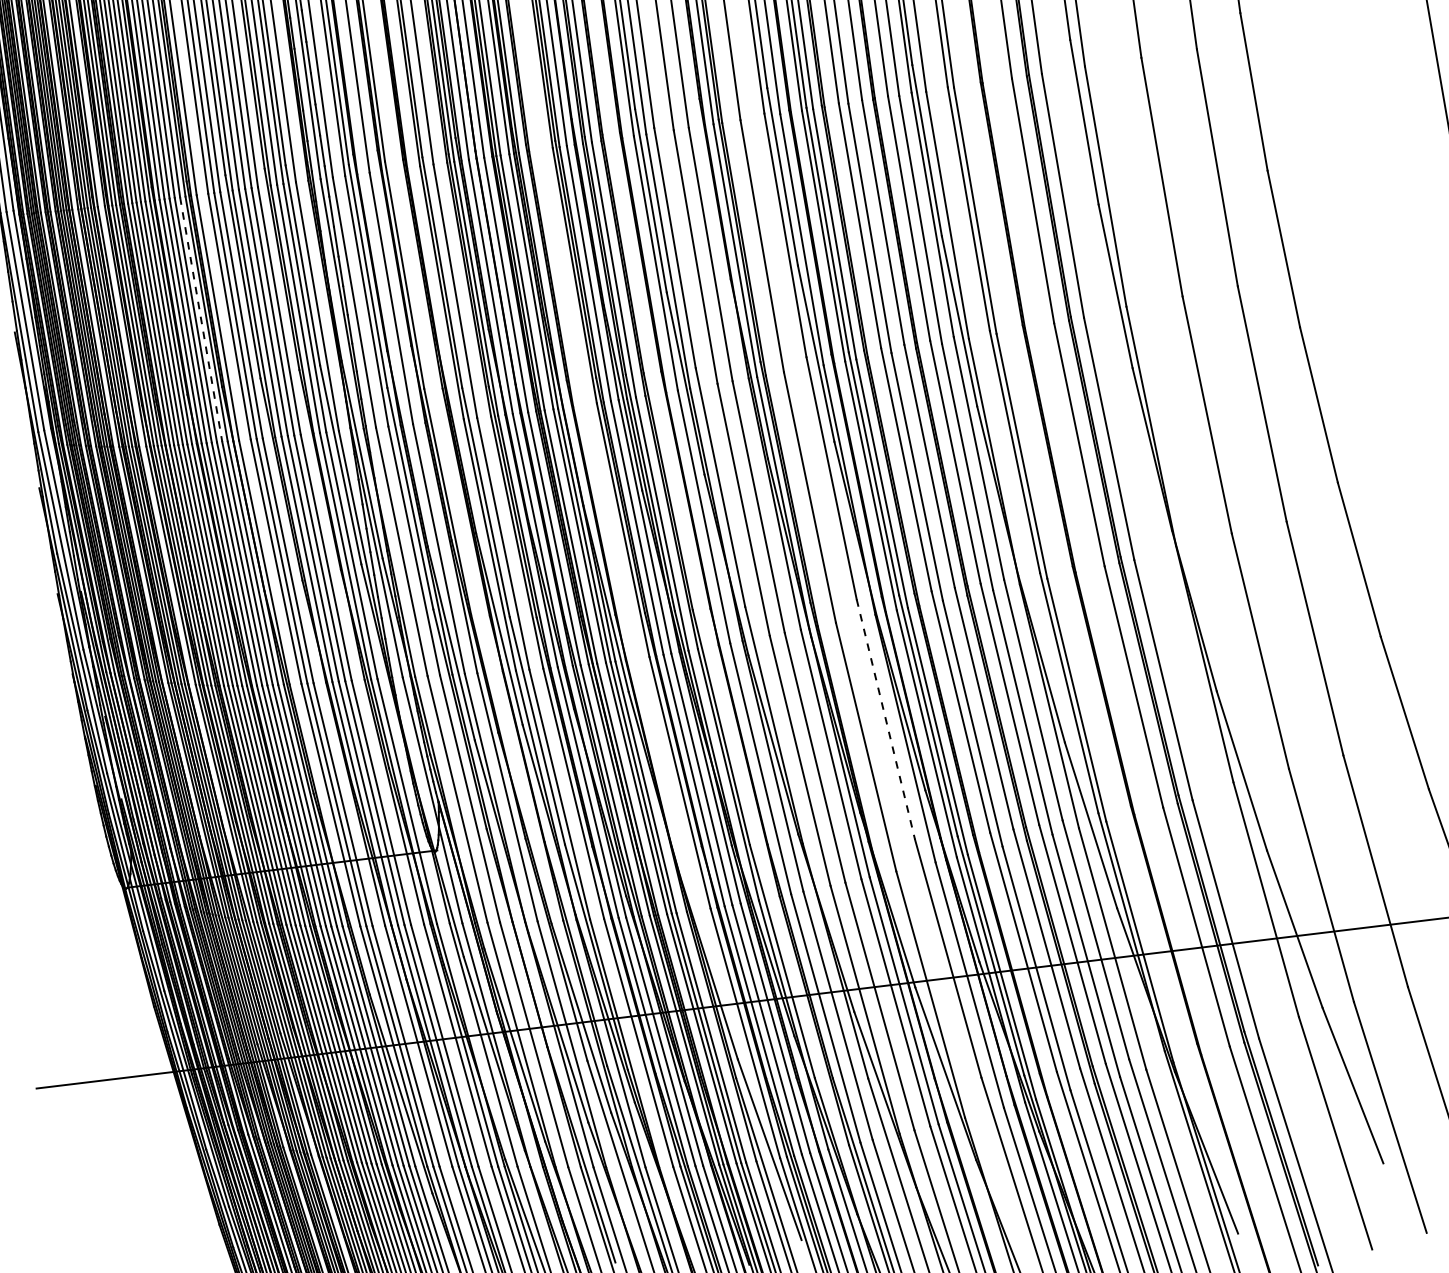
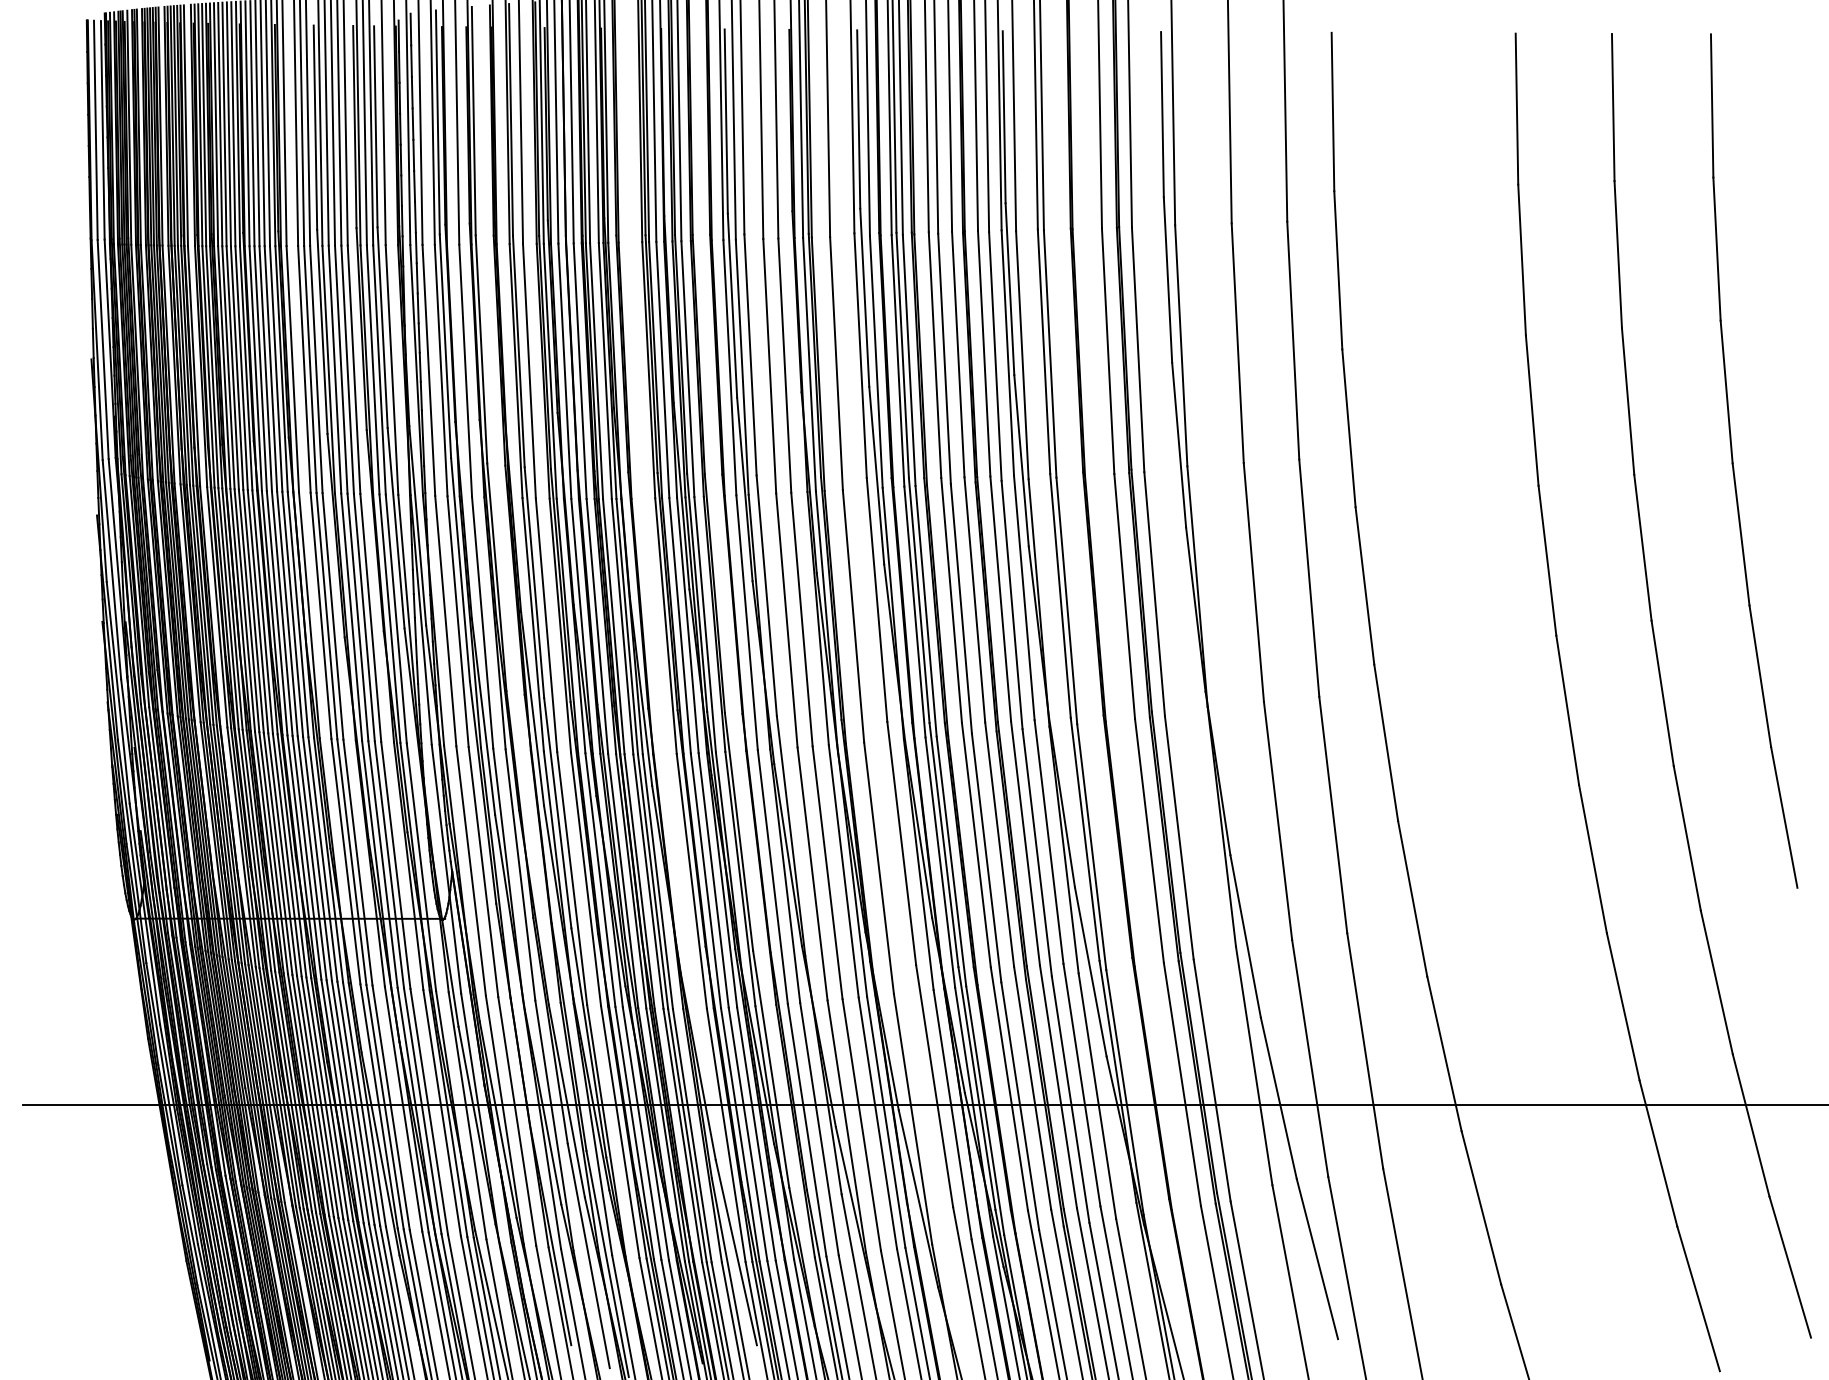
line: (201, 319) -> (276, 368), dashed -> solid
line: (885, 720) -> (901, 844), dashed -> solid

